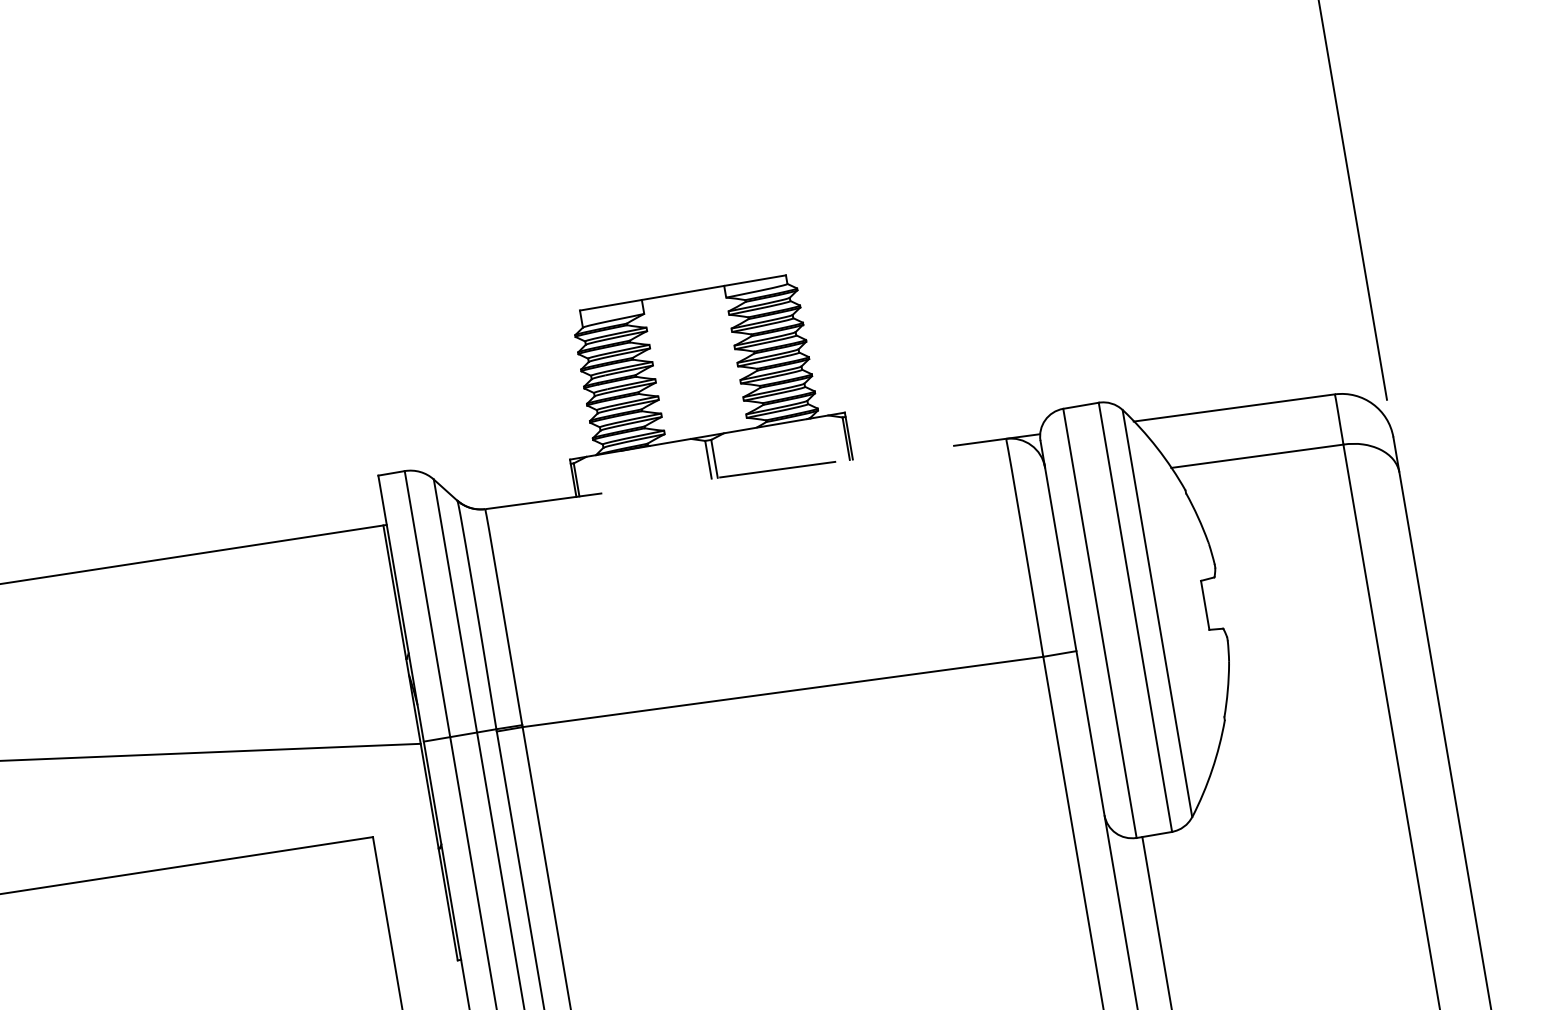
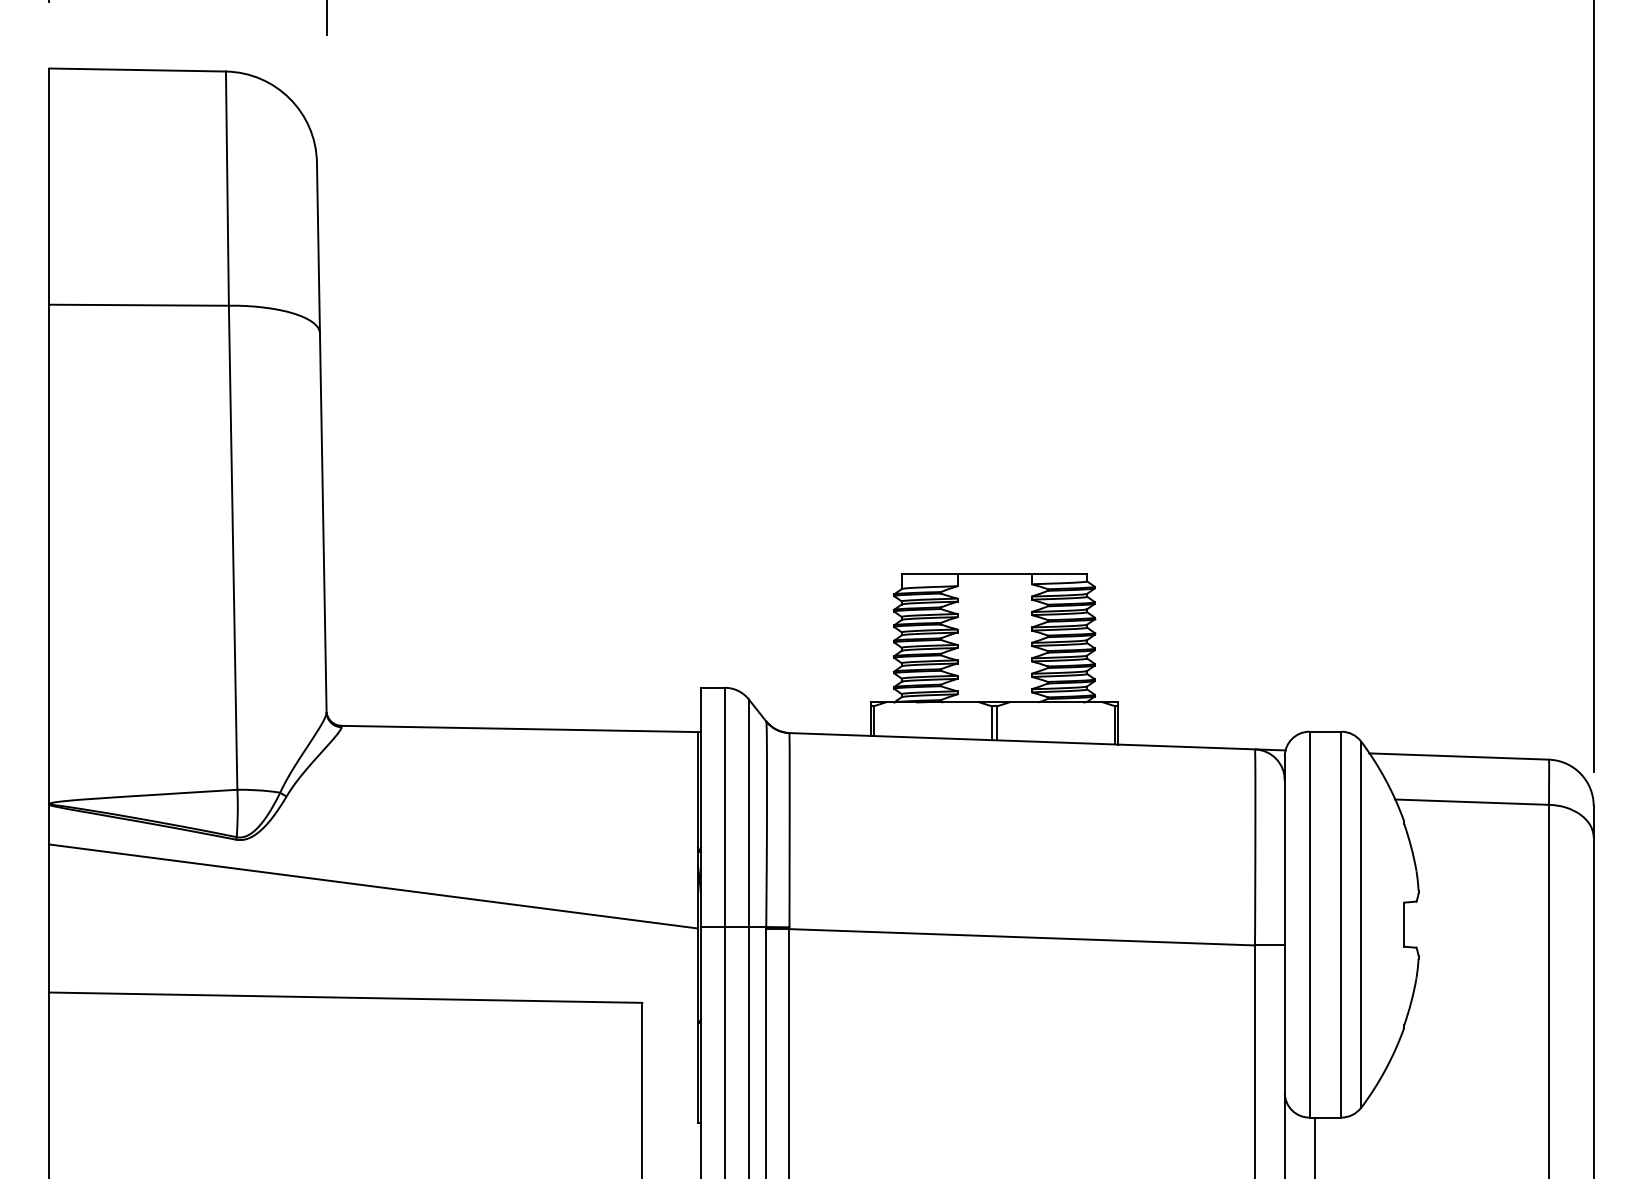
line: (763, 471) -> (1038, 741), dashed -> solid

